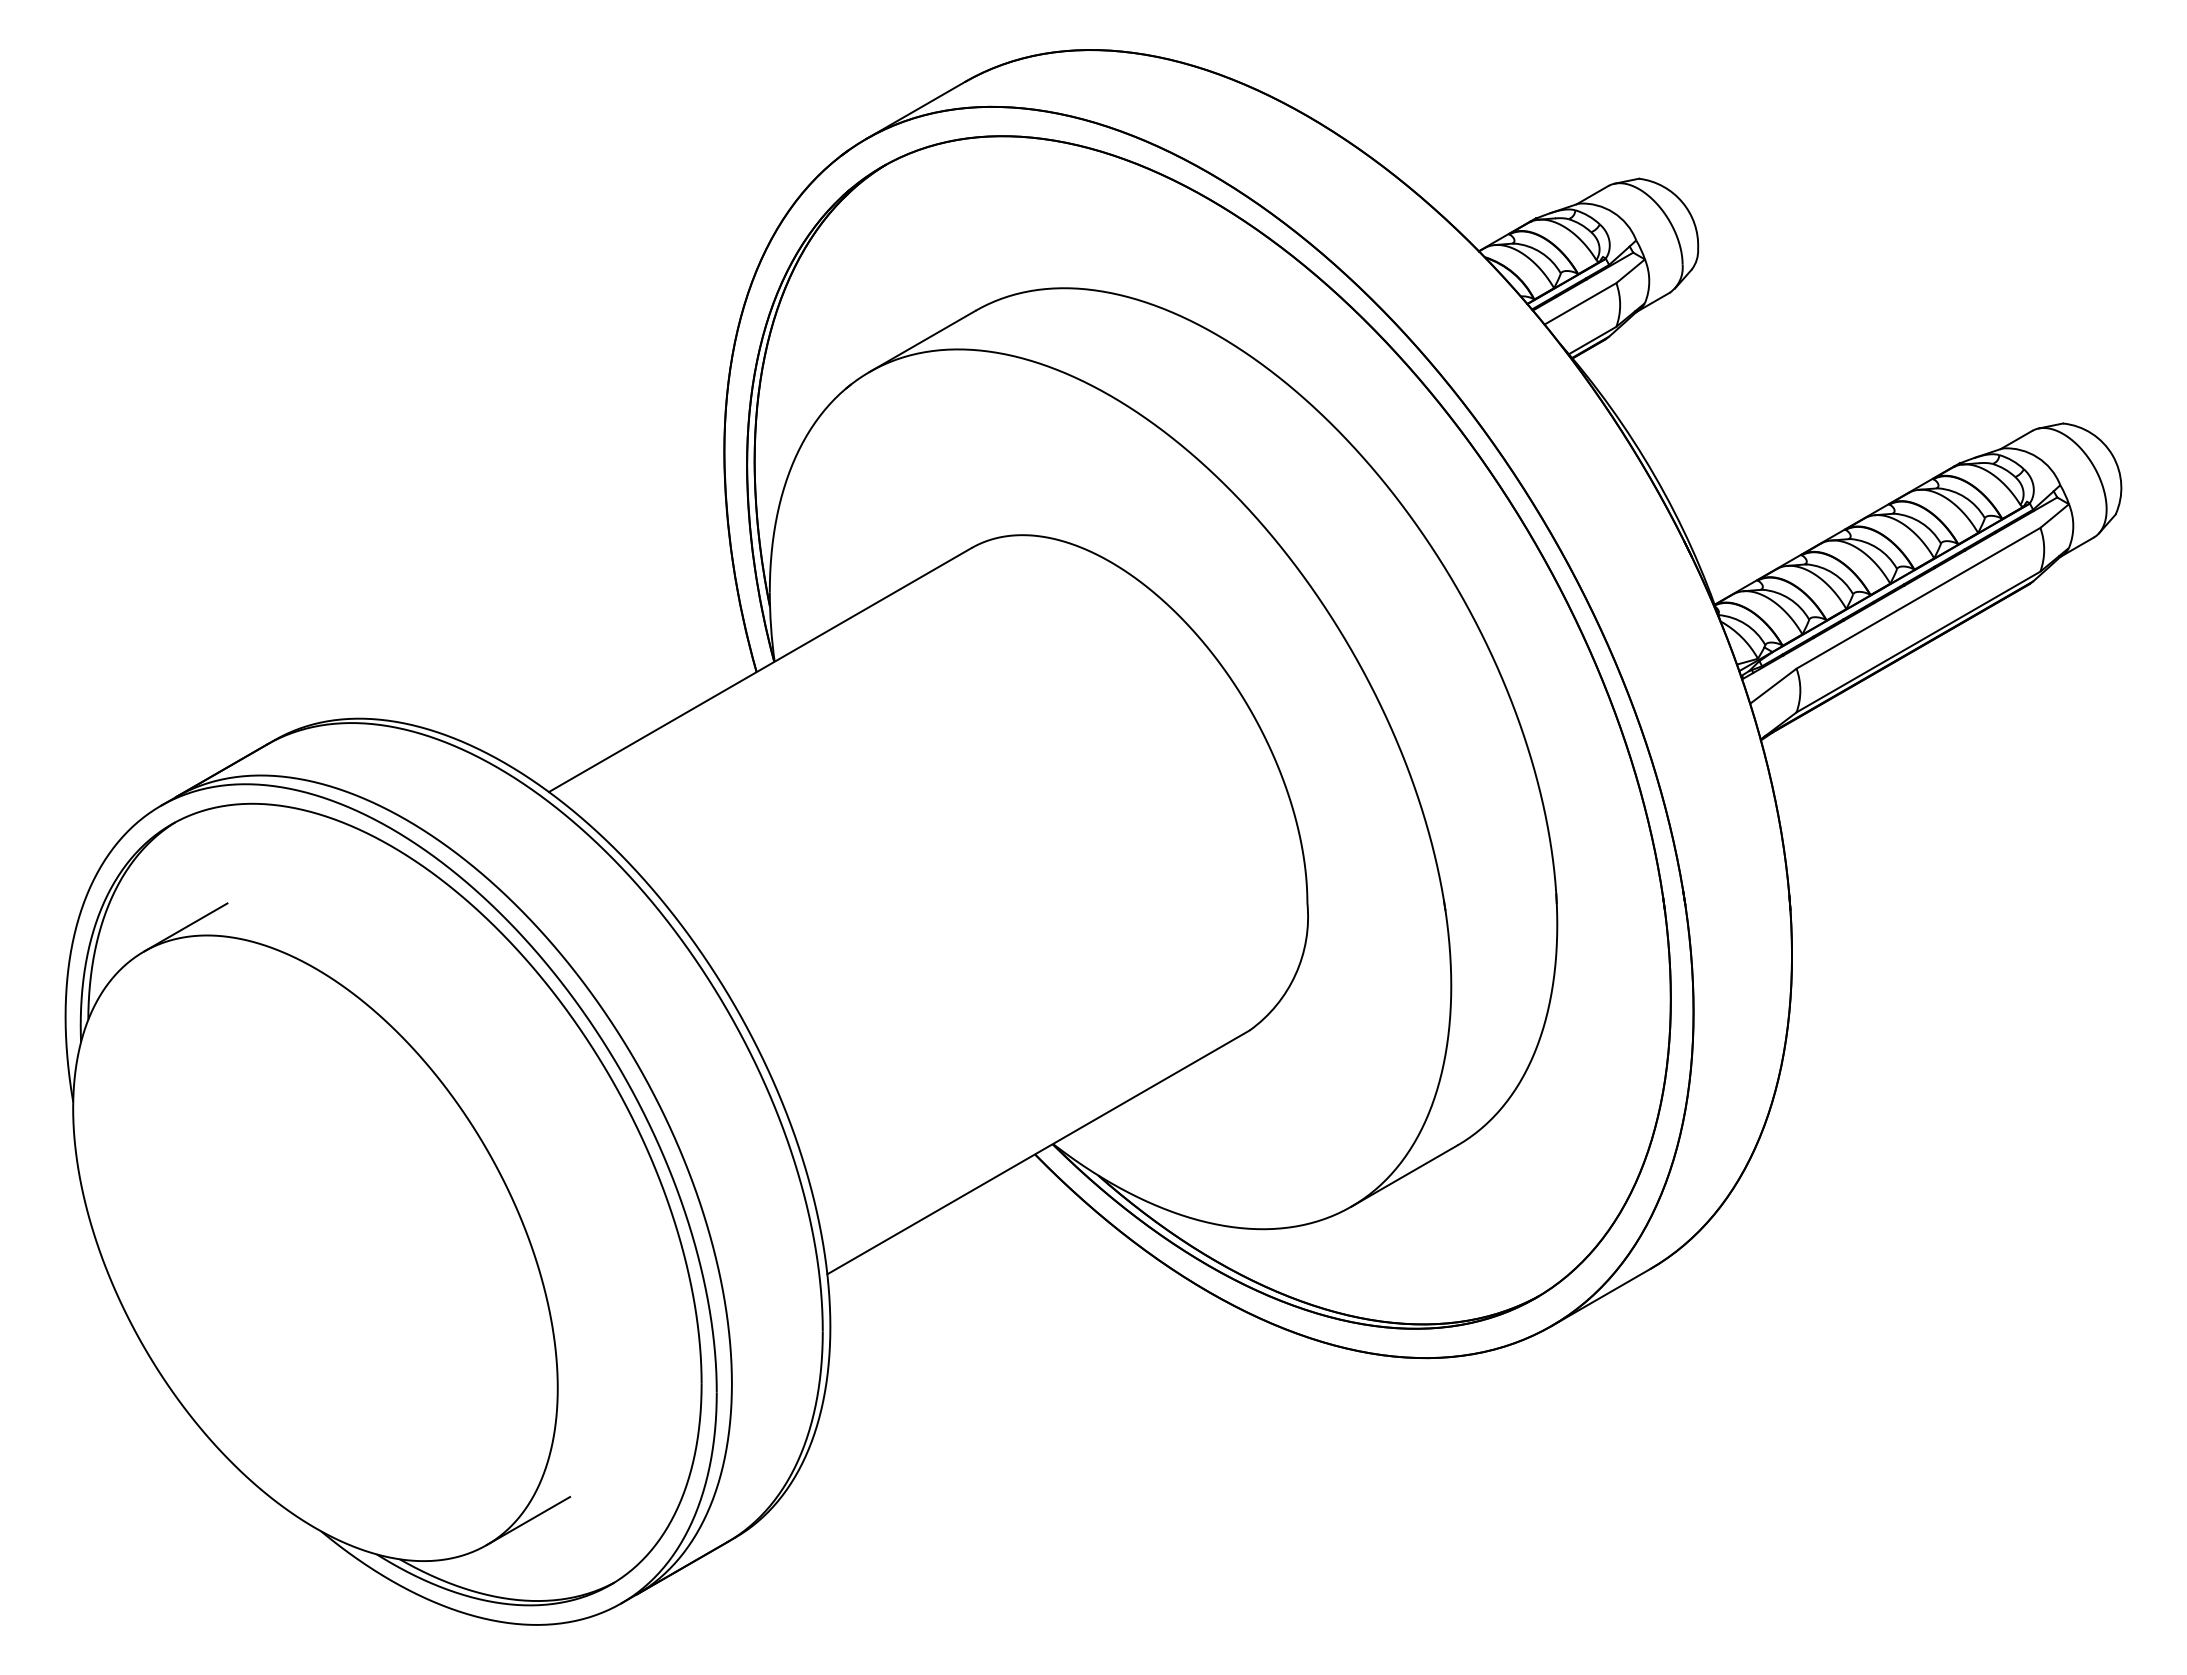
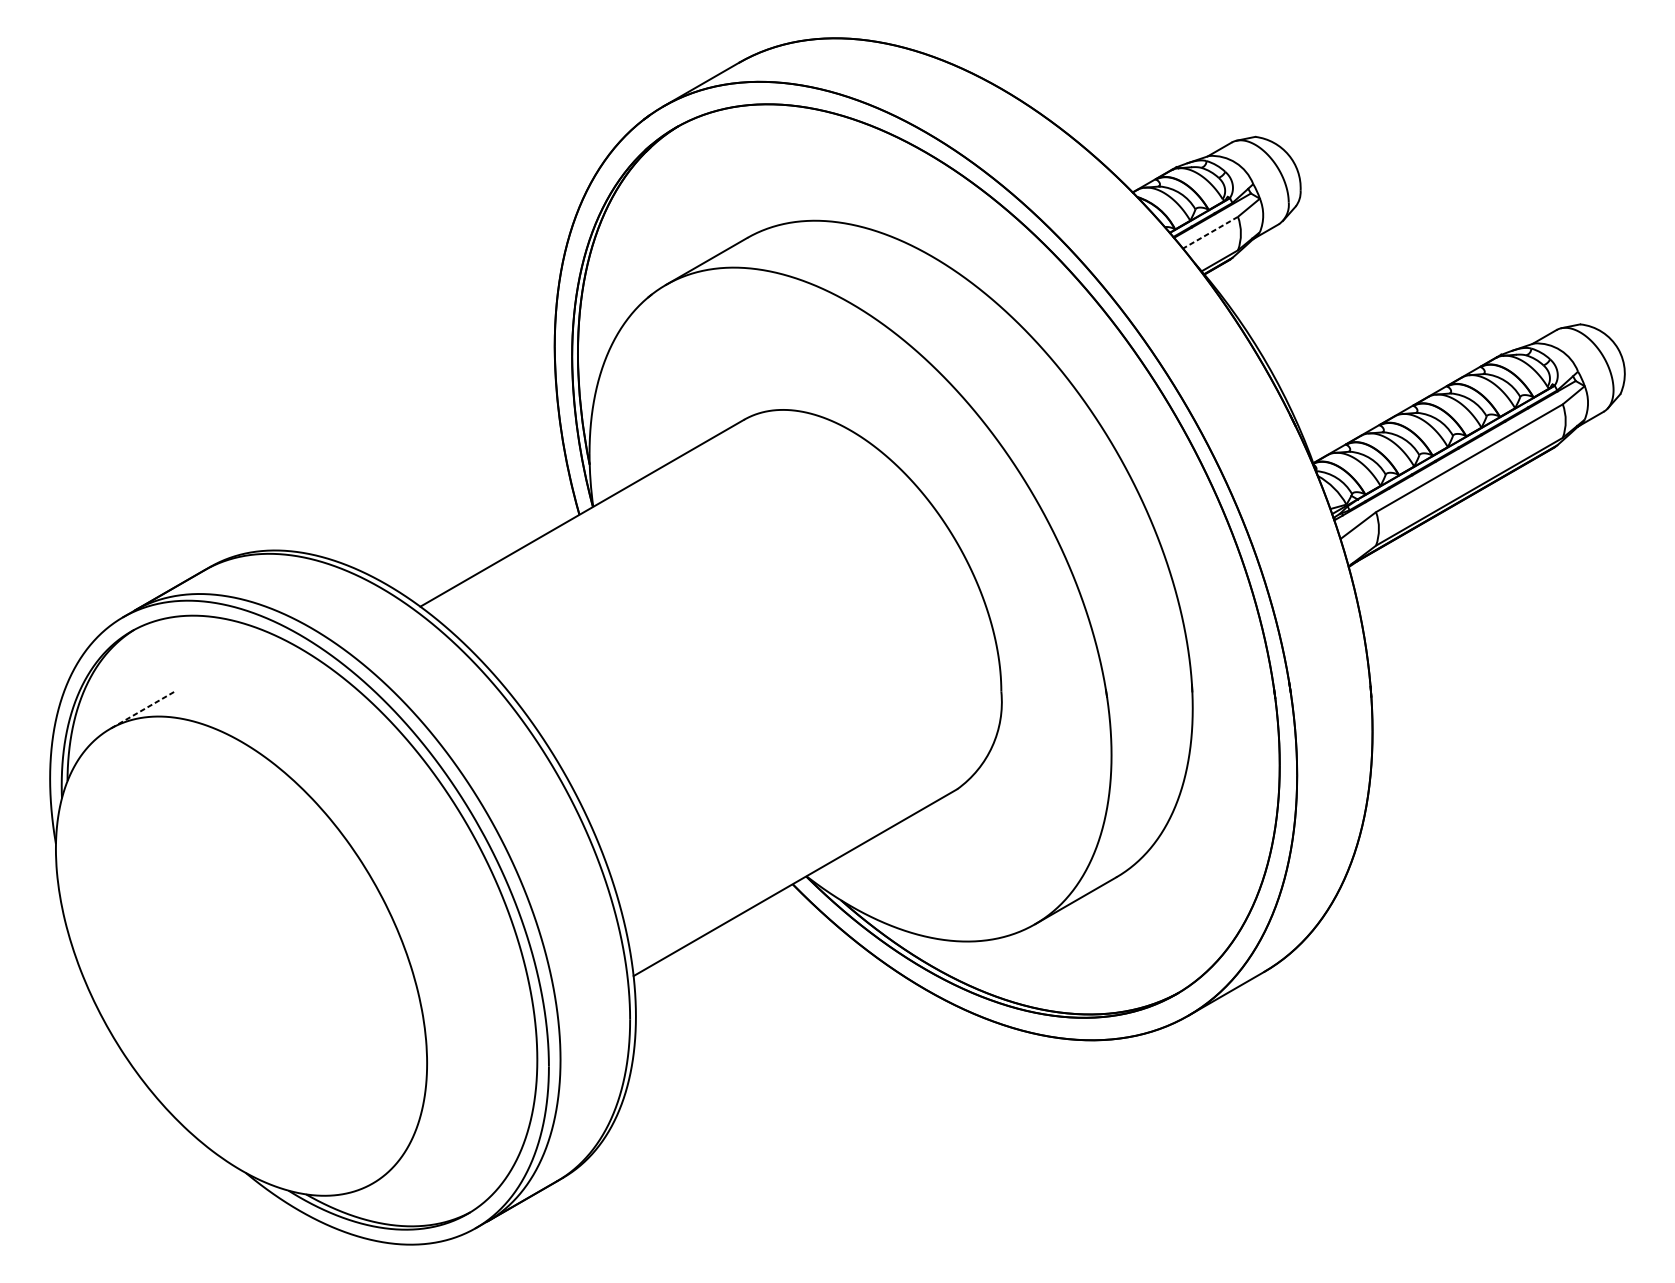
line: (1580, 304) -> (1210, 233), solid -> dashed
line: (185, 927) -> (141, 710), solid -> dashed
line: (528, 1521) -> (404, 1165), removed

